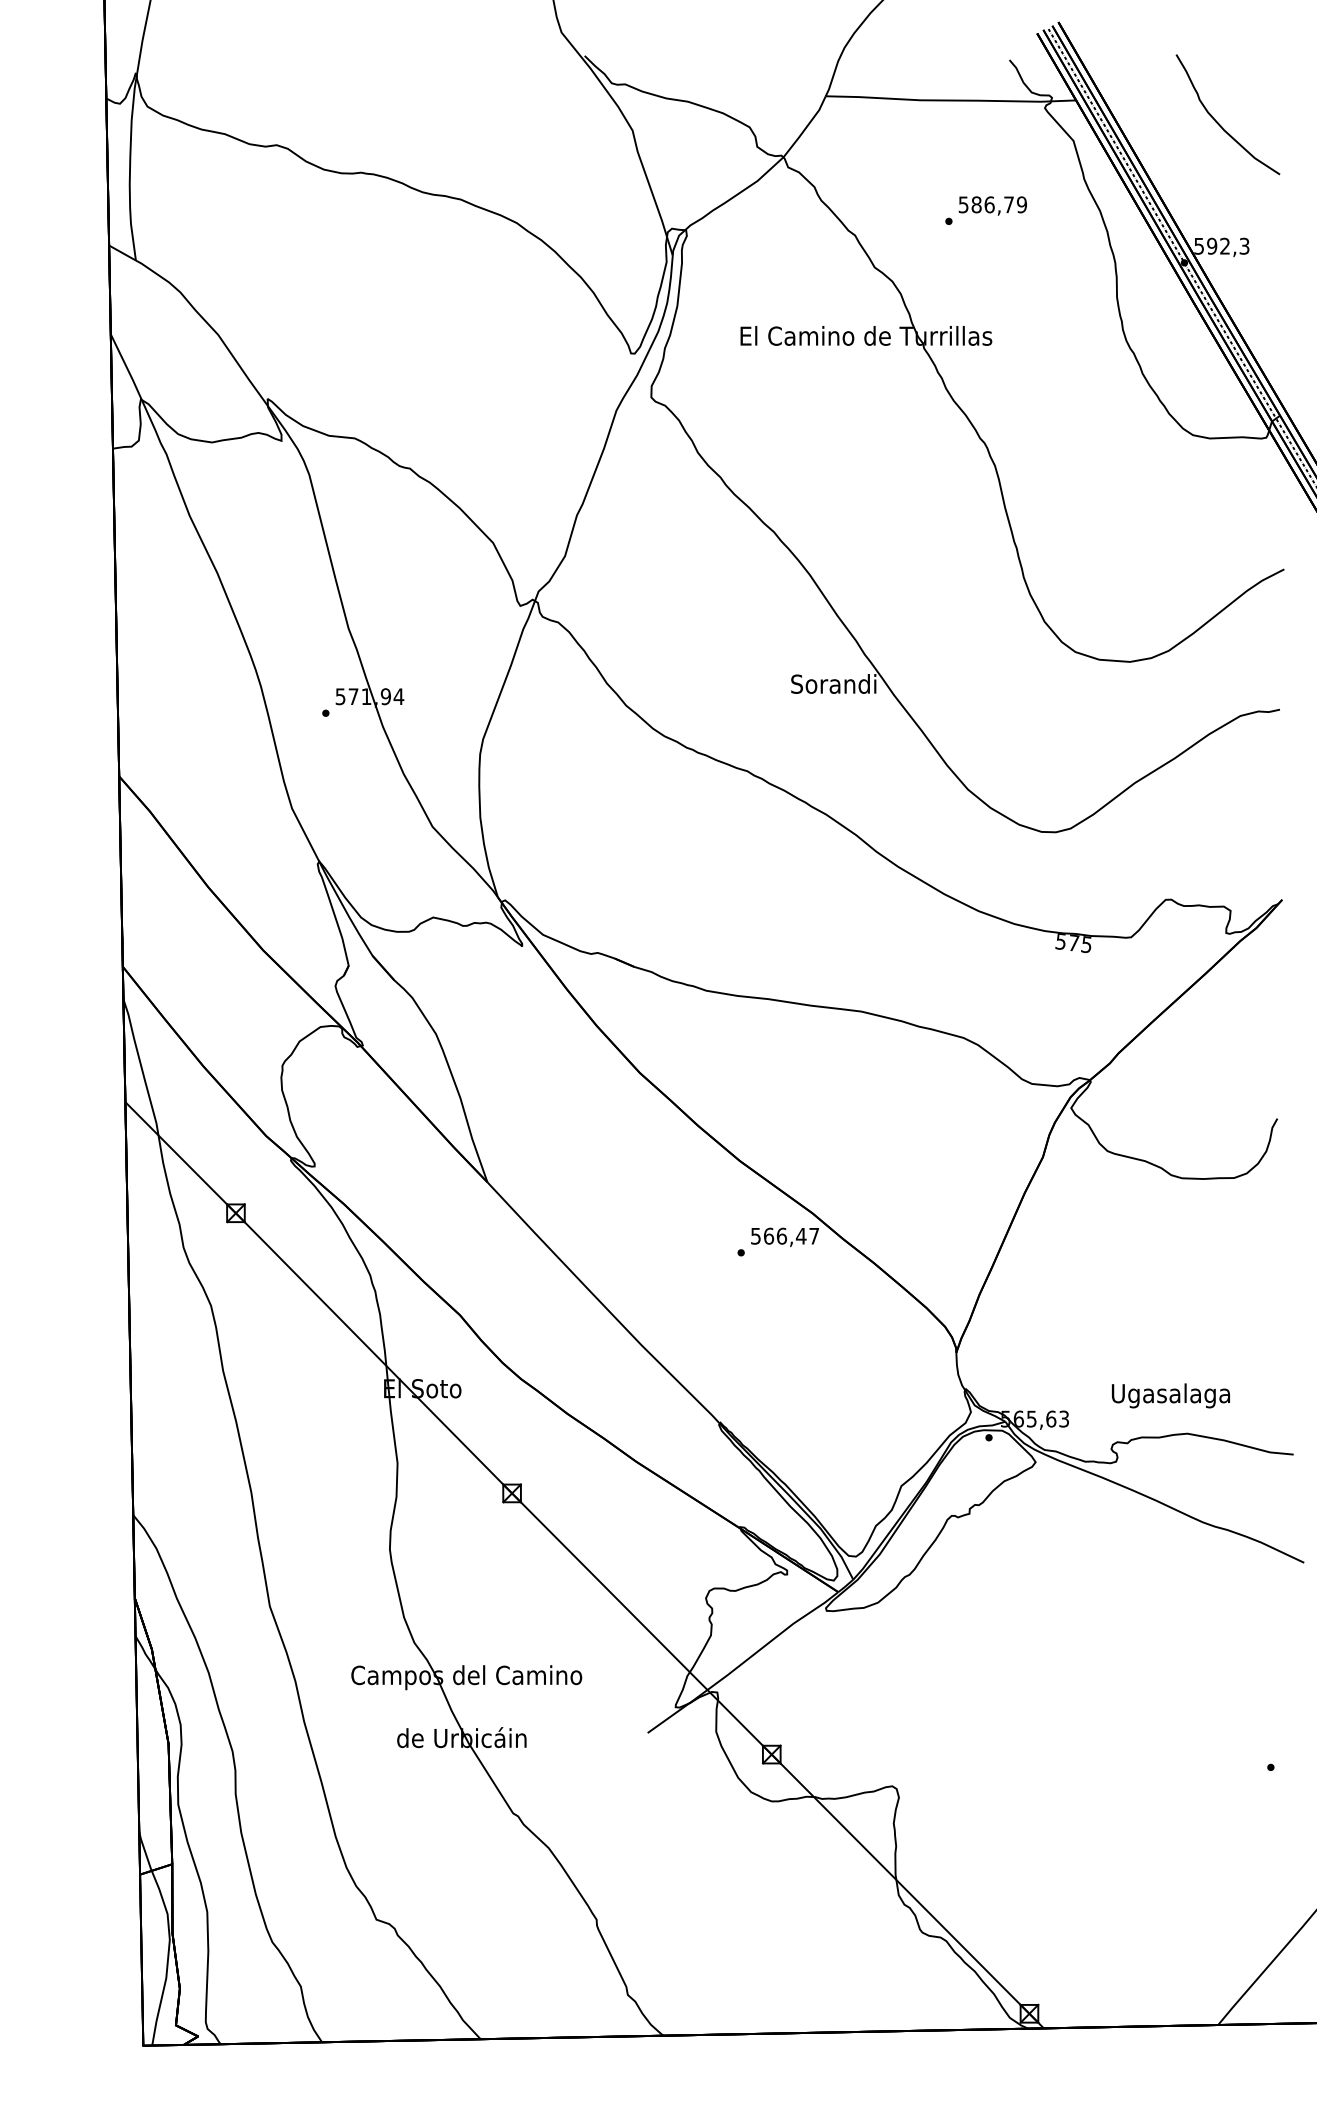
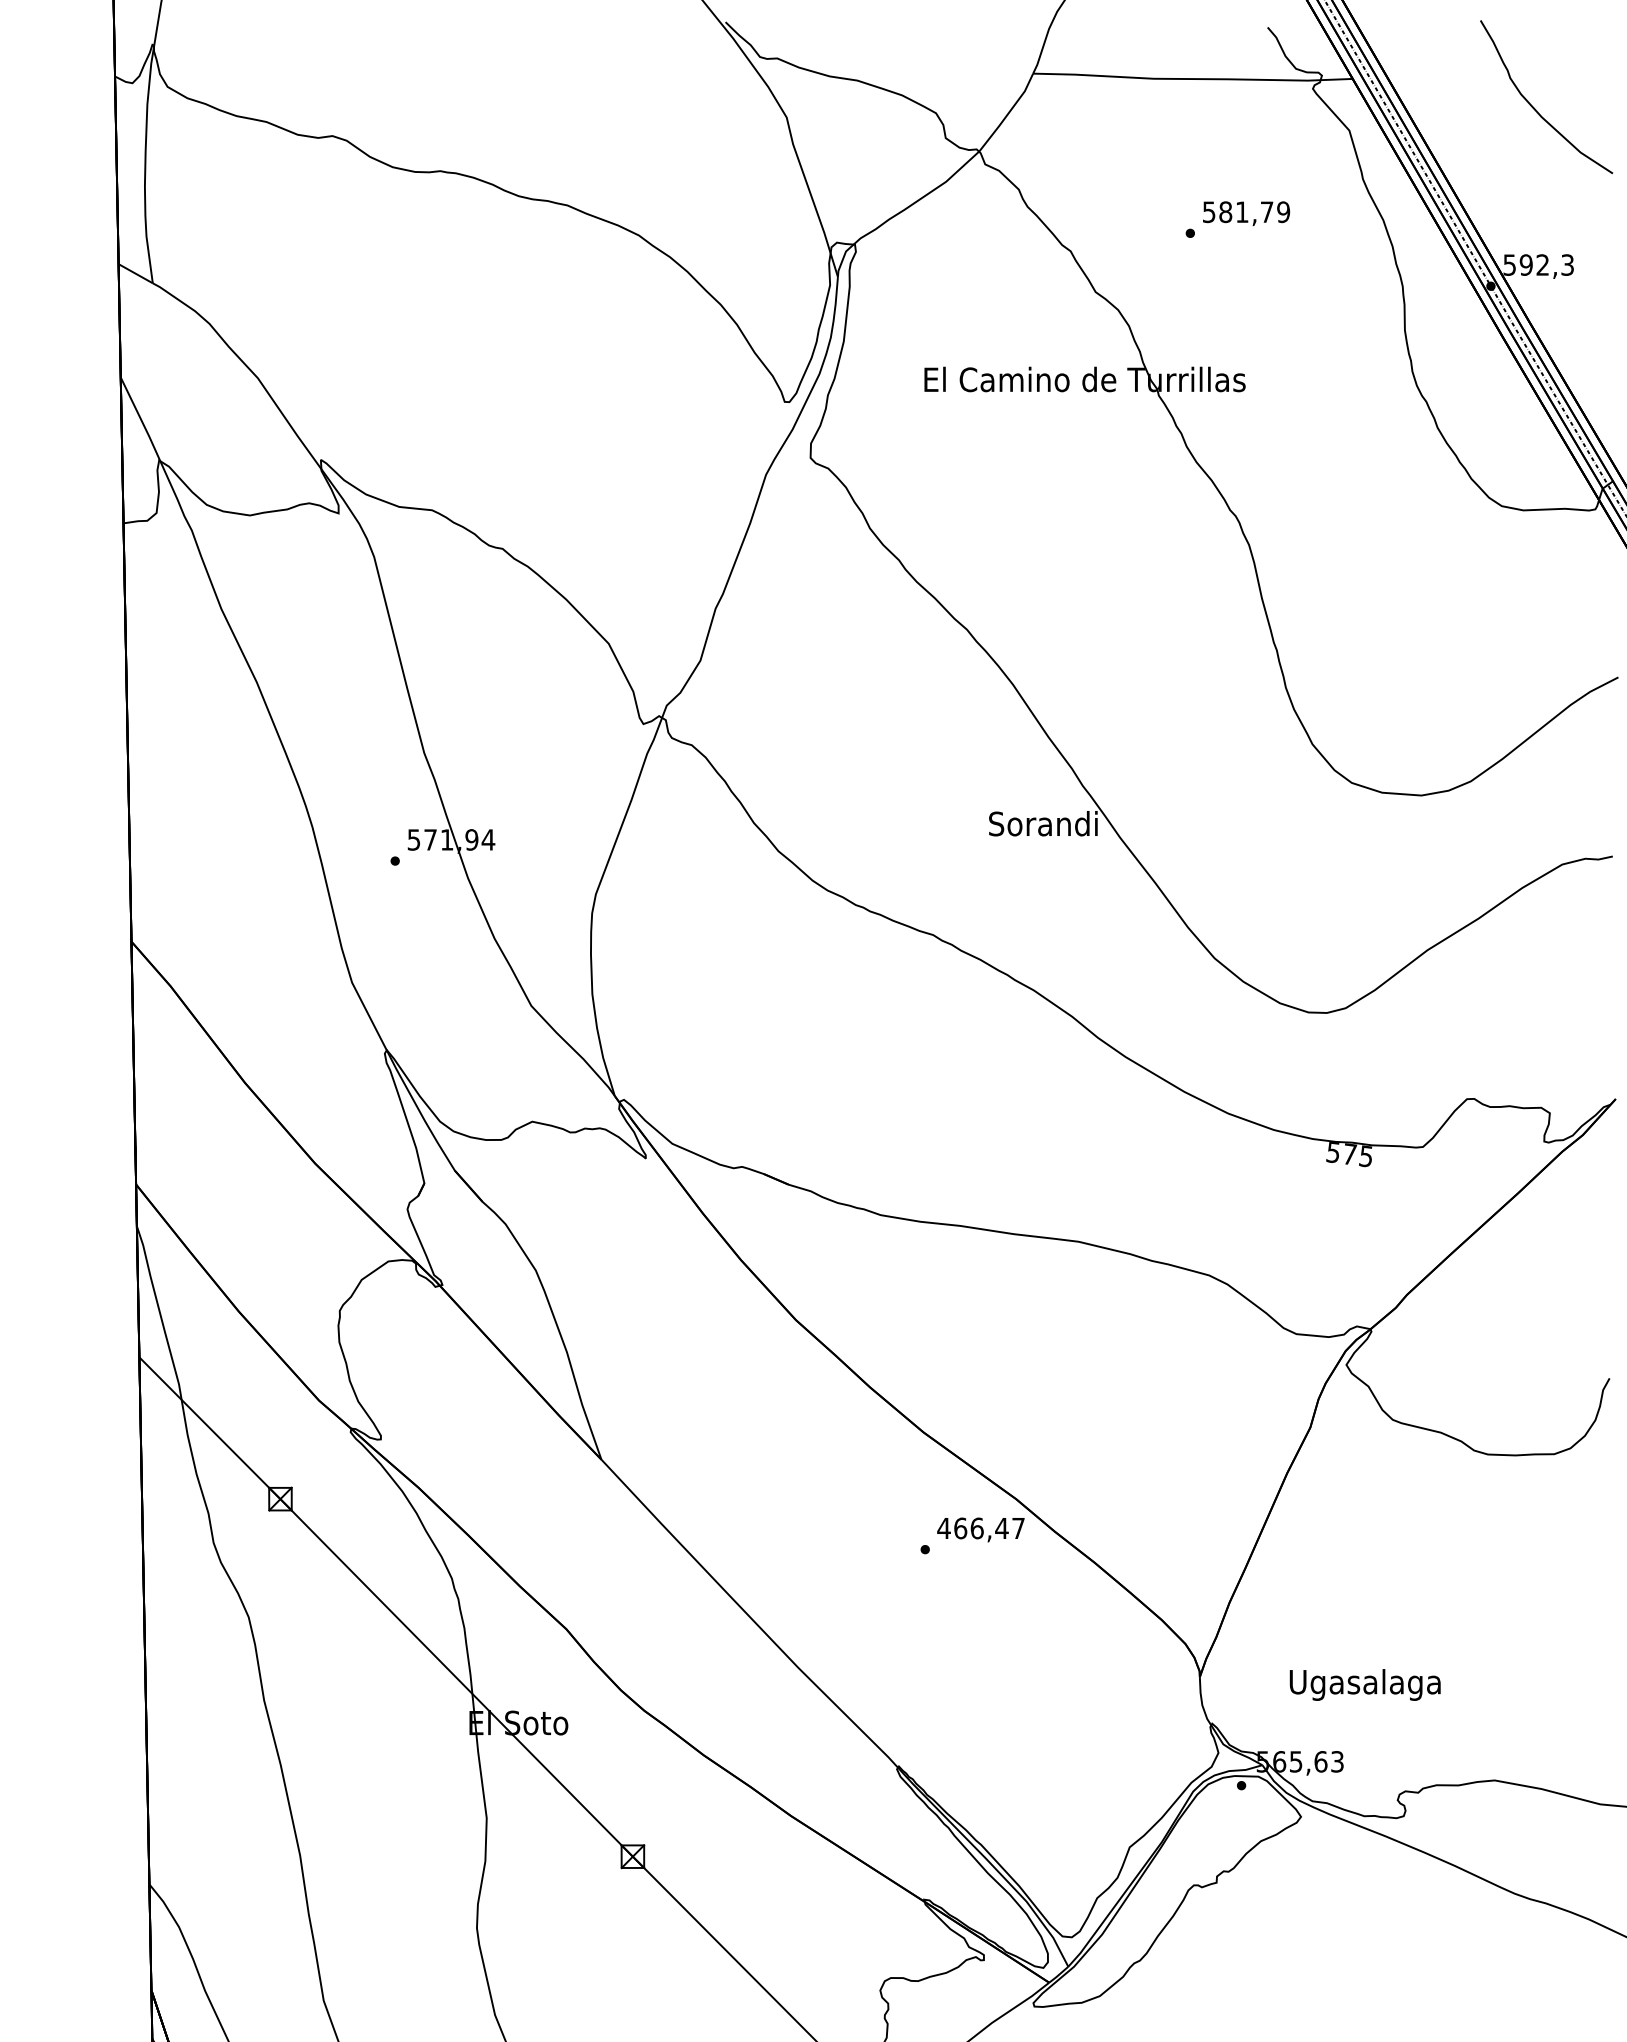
text: (989, 204) -> (1242, 211), 586,79 -> 581,79
text: (755, 1236) -> (943, 1528), 566,47 -> 466,47
text: (1170, 1395) -> (1364, 1684), moved

